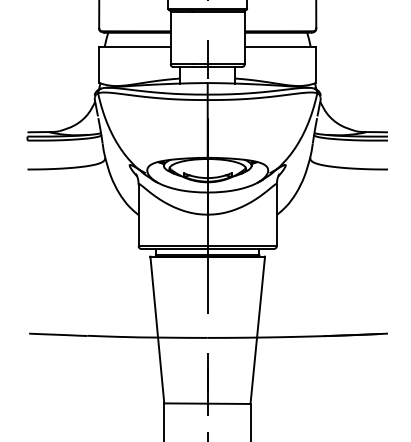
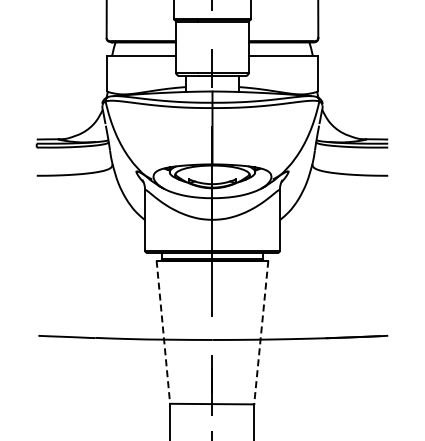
line: (157, 330) -> (163, 332), solid -> dashed
line: (257, 331) -> (261, 333), solid -> dashed

